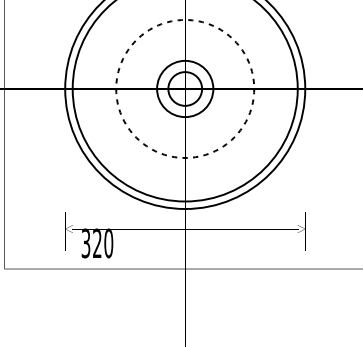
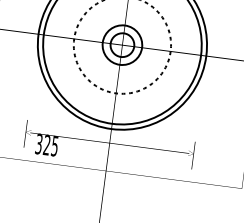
text: (108, 243) -> (54, 146), 320 -> 325

